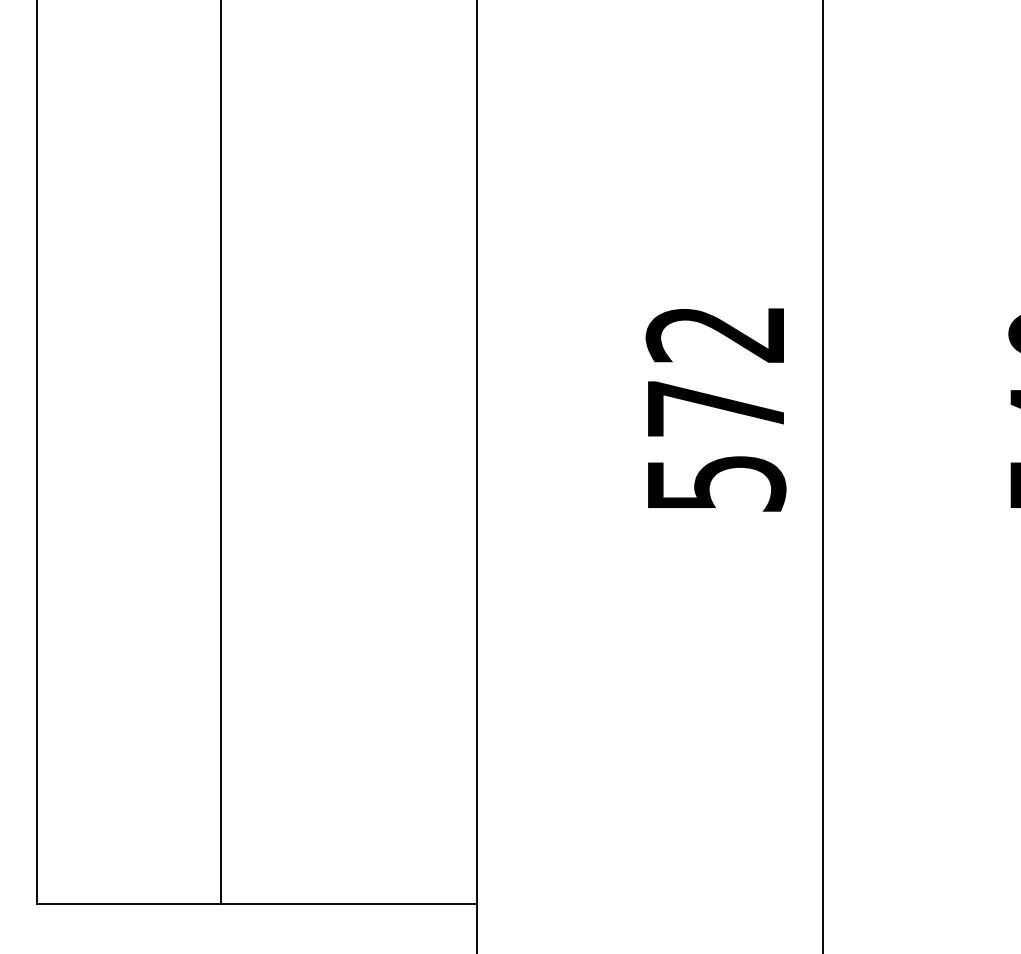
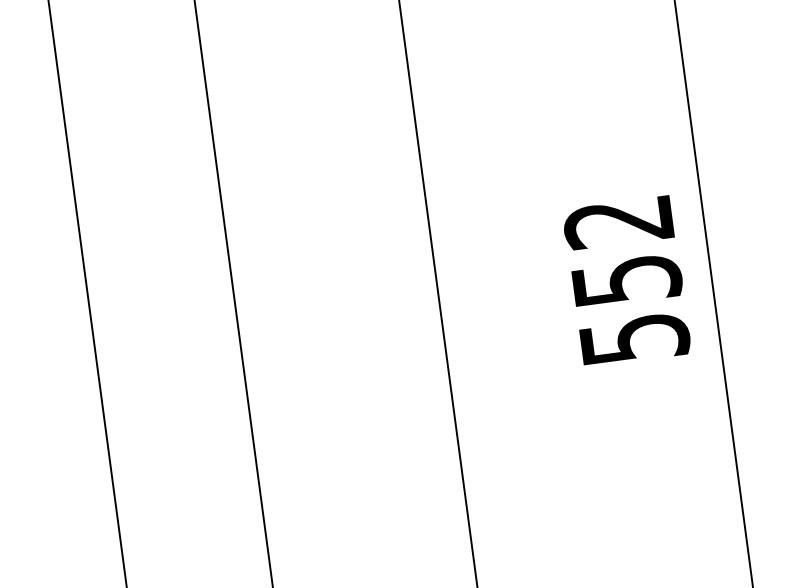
text: (717, 408) -> (627, 280), 572 -> 552

